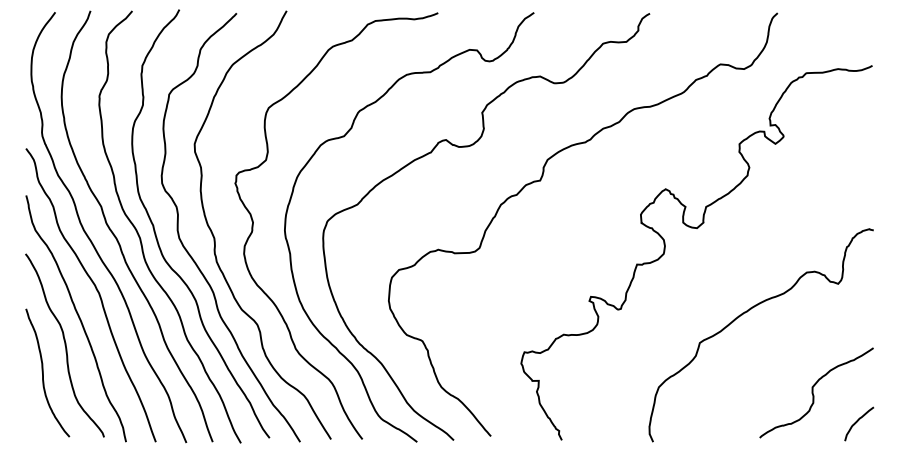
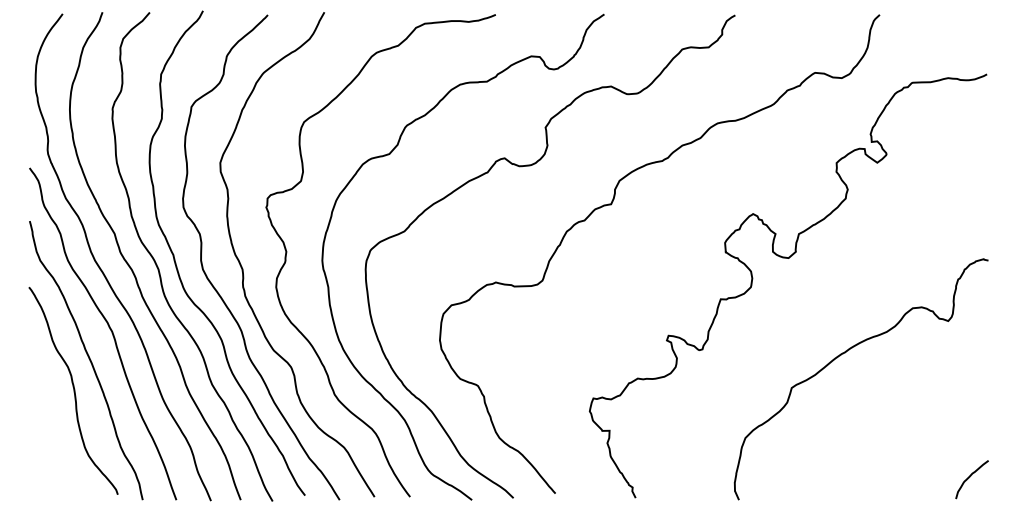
curve: (43, 372) -> (49, 421), removed
curve: (813, 392) -> (920, 443), removed

